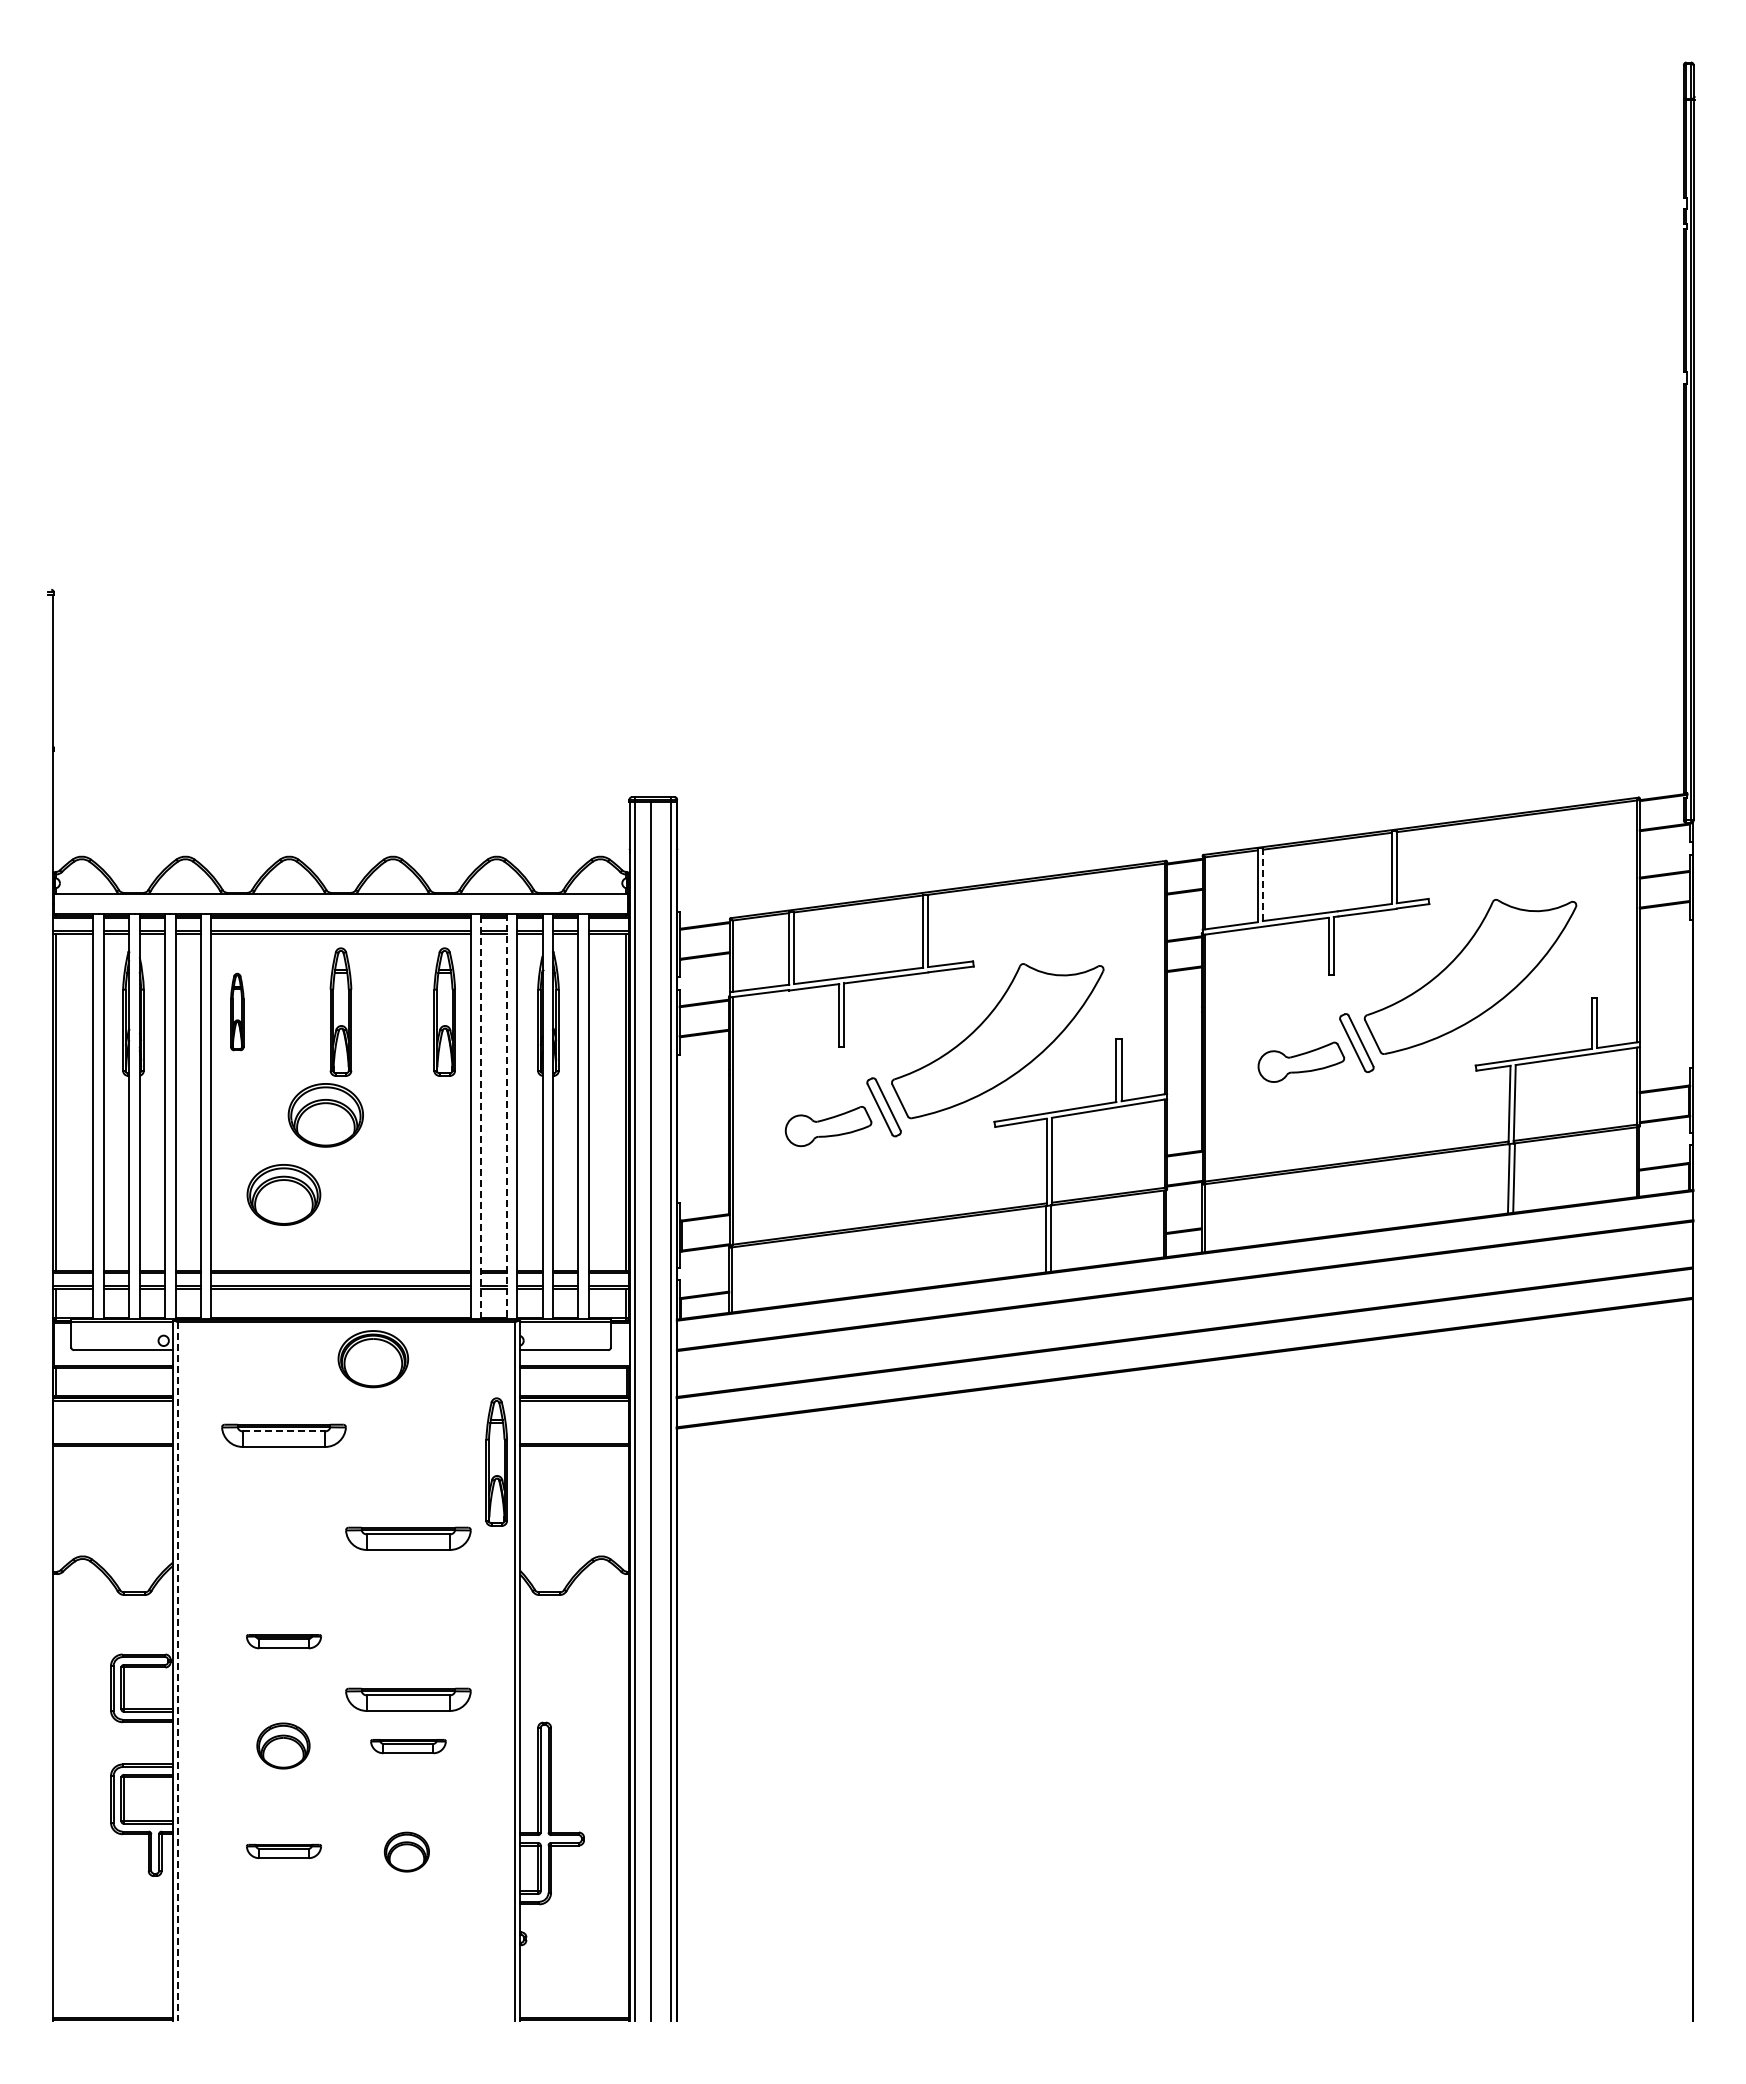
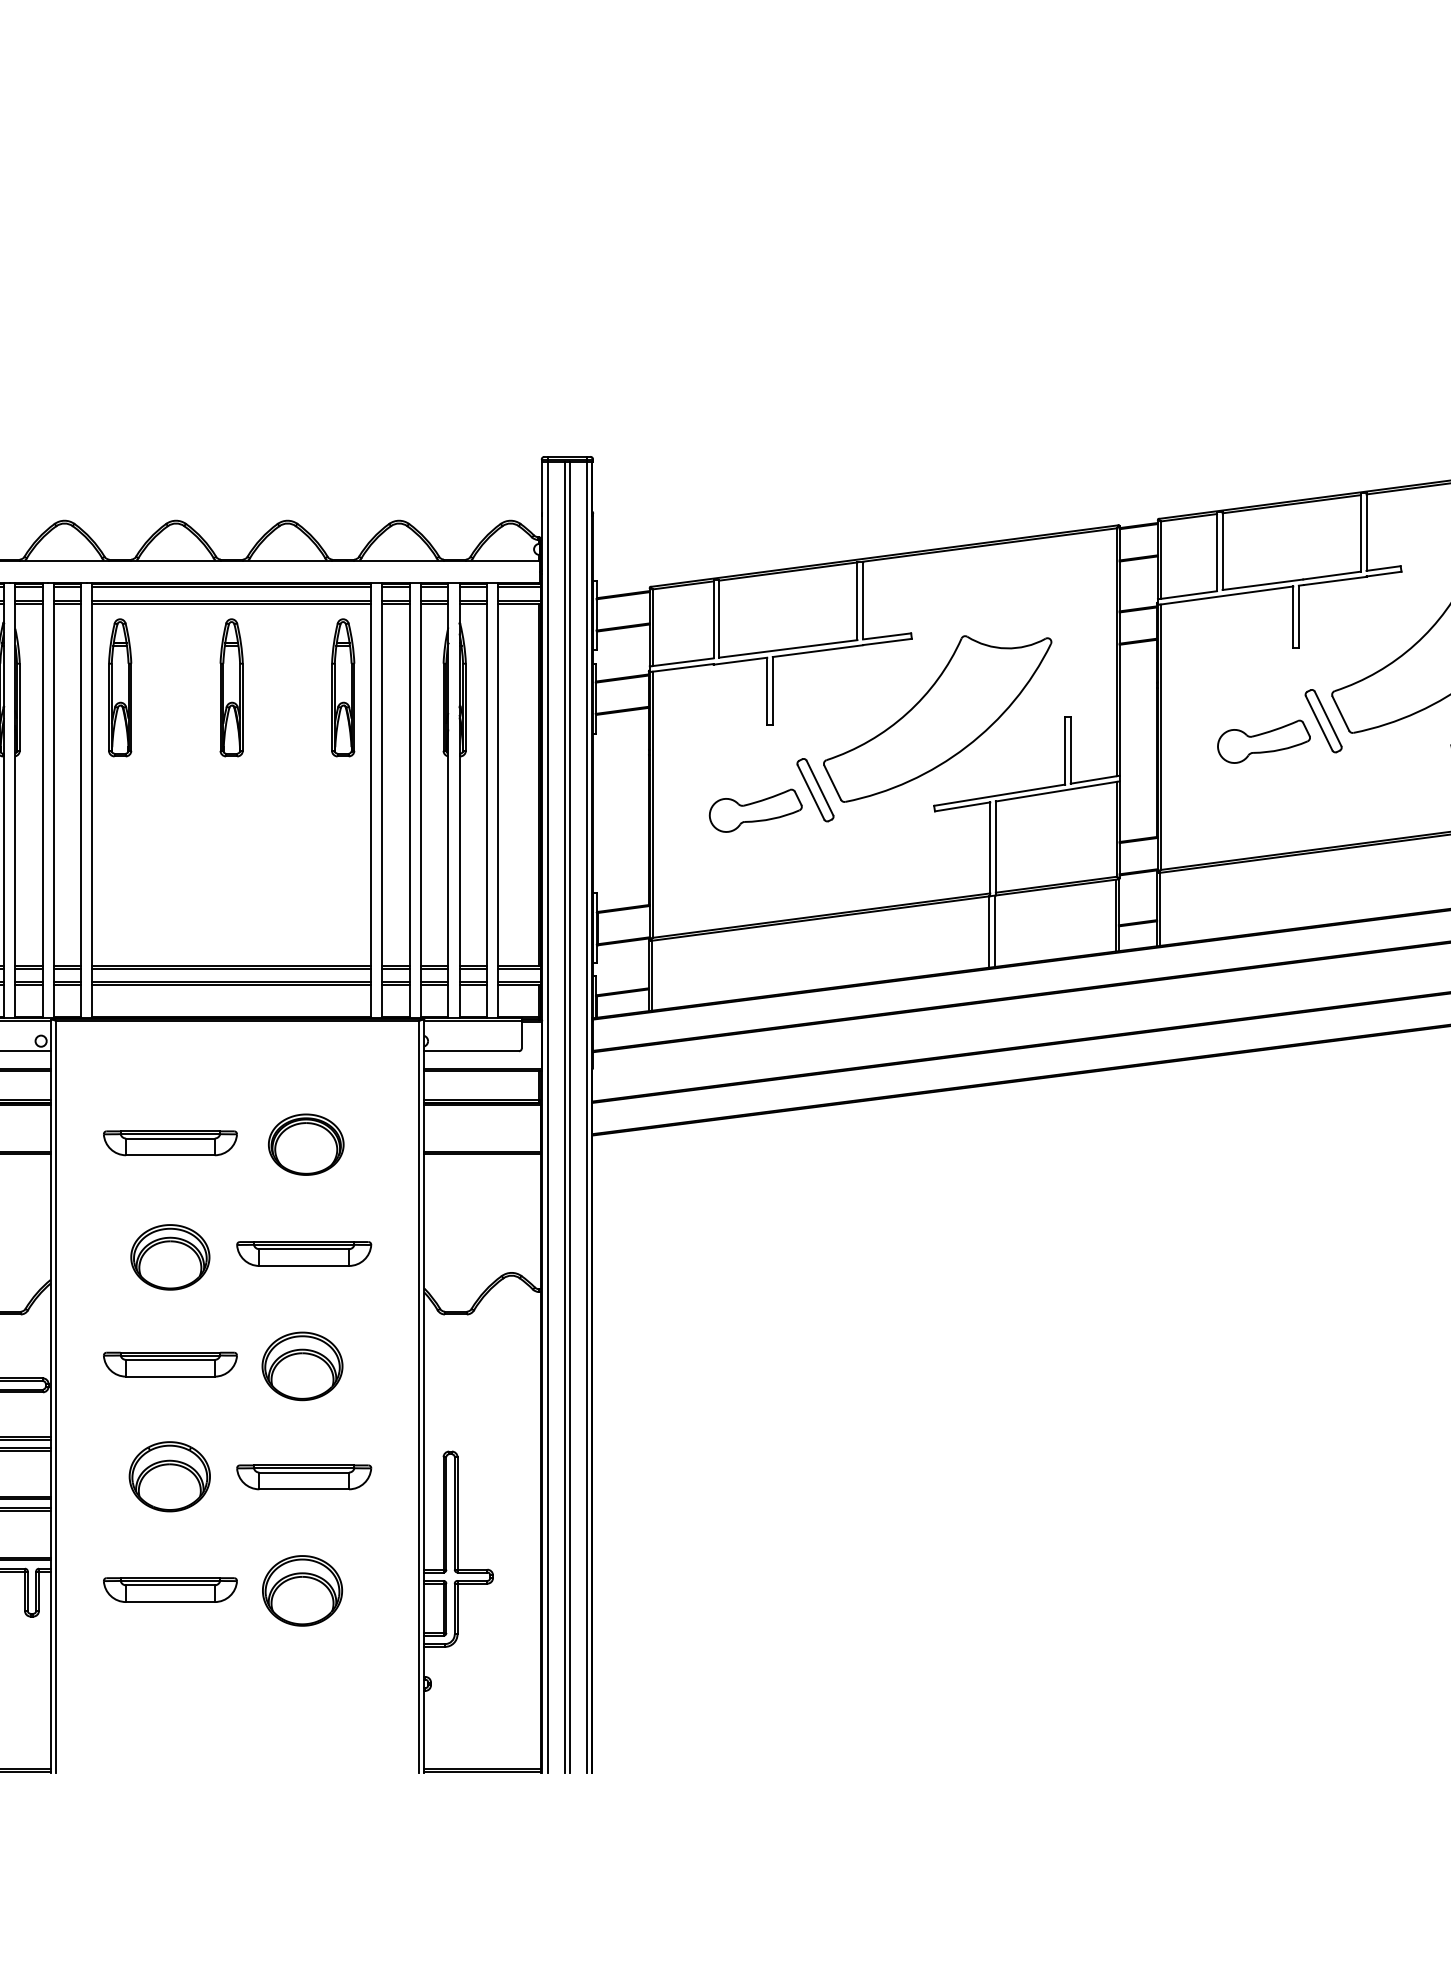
line: (1262, 885) -> (1222, 551), dashed -> solid
part: (237, 1011) -> (120, 687), size x1.67
part: (325, 1115) -> (302, 1366), moved
line: (481, 1116) -> (382, 800), dashed -> solid
line: (506, 1117) -> (409, 801), dashed -> solid
part: (283, 1194) -> (169, 1256), moved
part: (372, 1359) -> (305, 1145), moved
line: (655, 1411) -> (569, 1117), added
line: (284, 1431) -> (170, 1138), dashed -> solid
part: (496, 1461) -> (398, 1170), removed
part: (283, 1641) -> (169, 1364), size x1.67
line: (177, 1671) -> (55, 1396), dashed -> solid
part: (408, 1699) -> (304, 1426), removed
part: (283, 1745) -> (169, 1476), size x1.43
part: (408, 1746) -> (304, 1477), size x1.67
part: (283, 1851) -> (169, 1590), size x1.67
part: (406, 1851) -> (302, 1590), size x1.67

